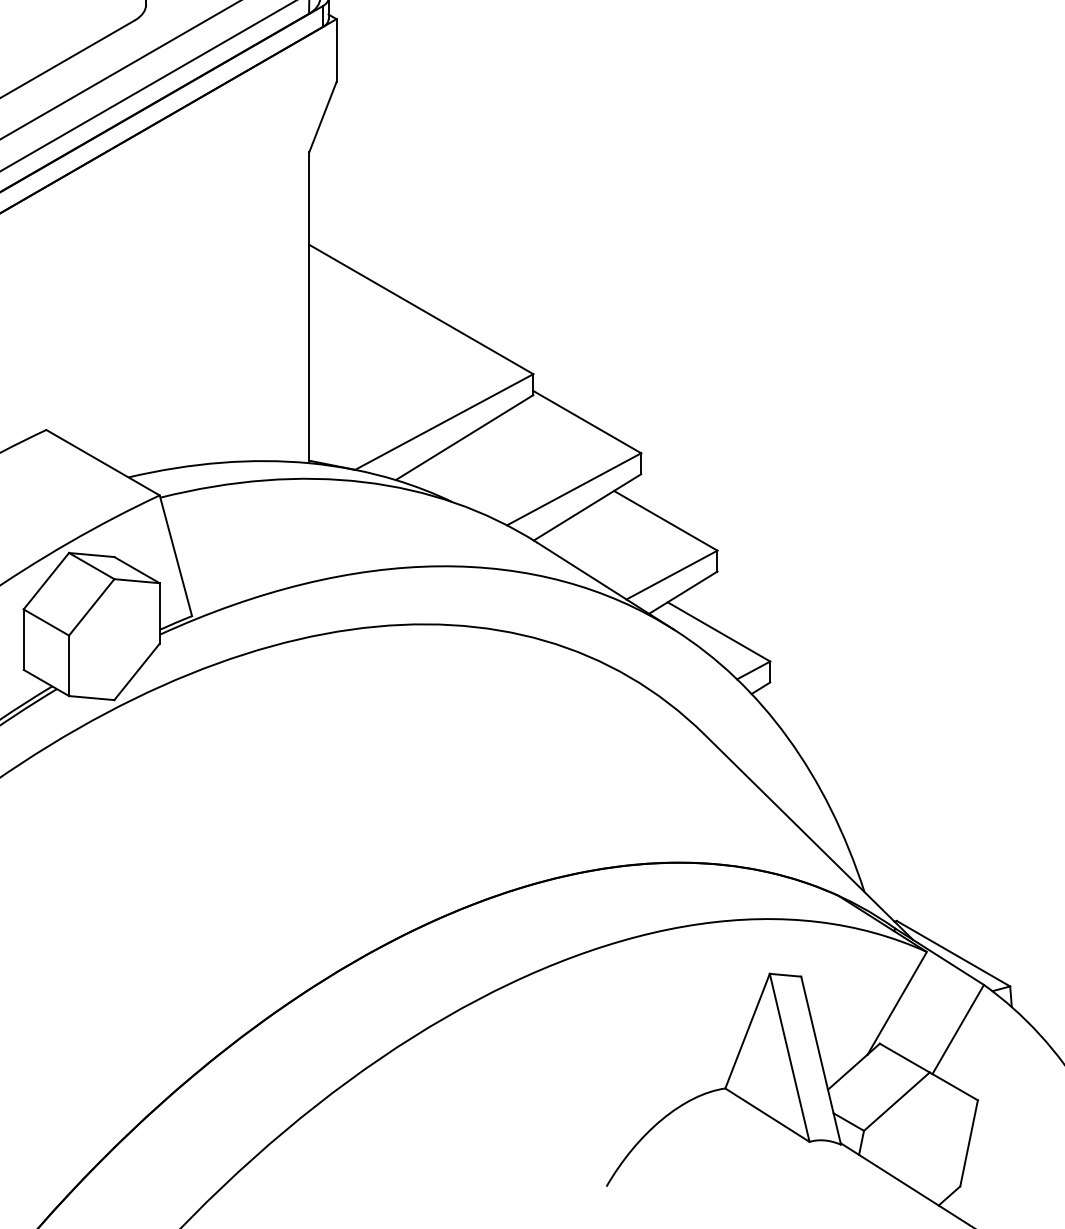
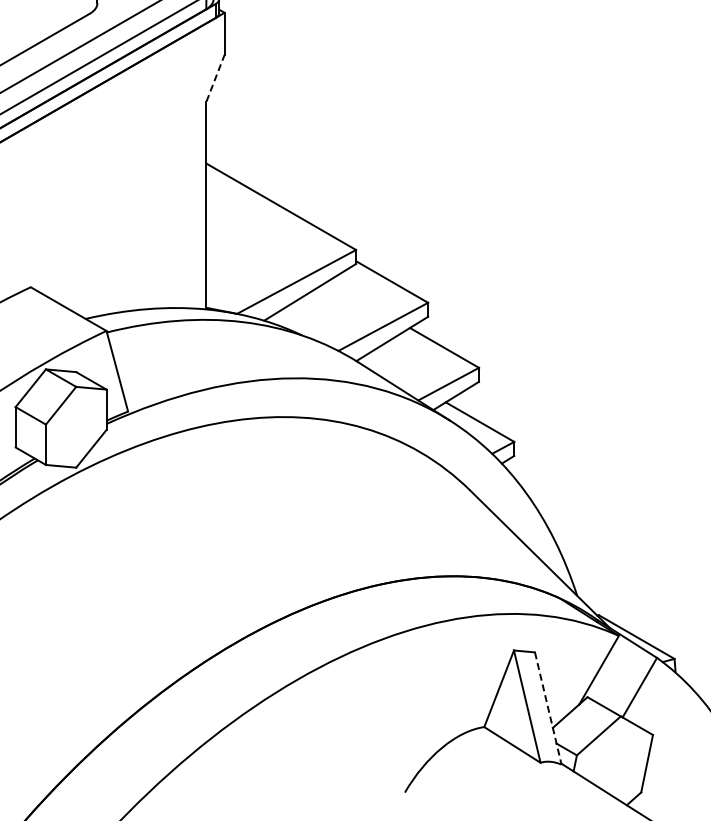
line: (322, 115) -> (215, 77), solid -> dashed
line: (821, 1060) -> (548, 708), solid -> dashed

